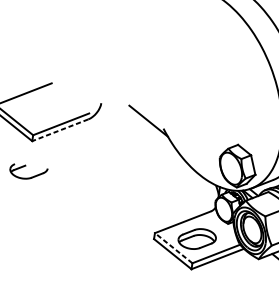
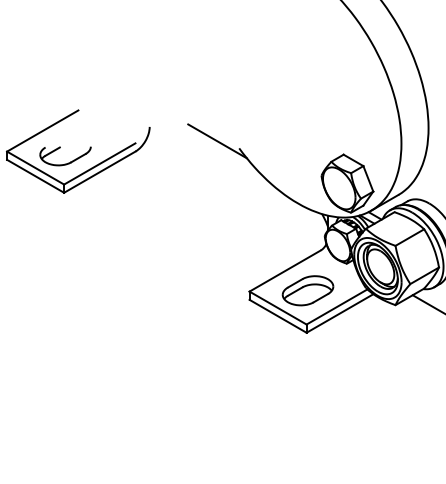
line: (60, 130) -> (99, 172), dashed -> solid
part: (29, 177) -> (68, 162), moved
line: (173, 248) -> (278, 308), dashed -> solid

